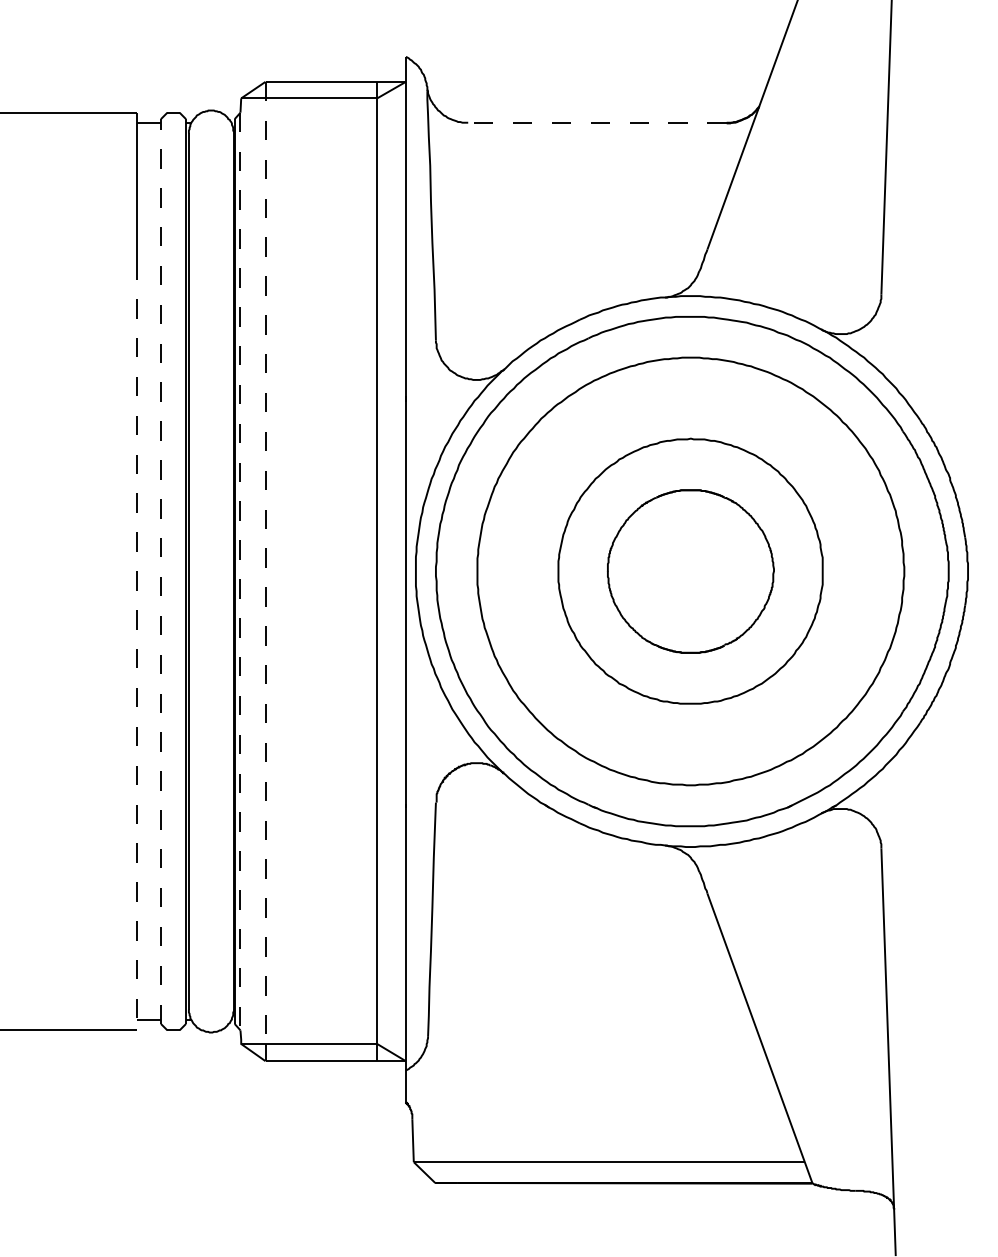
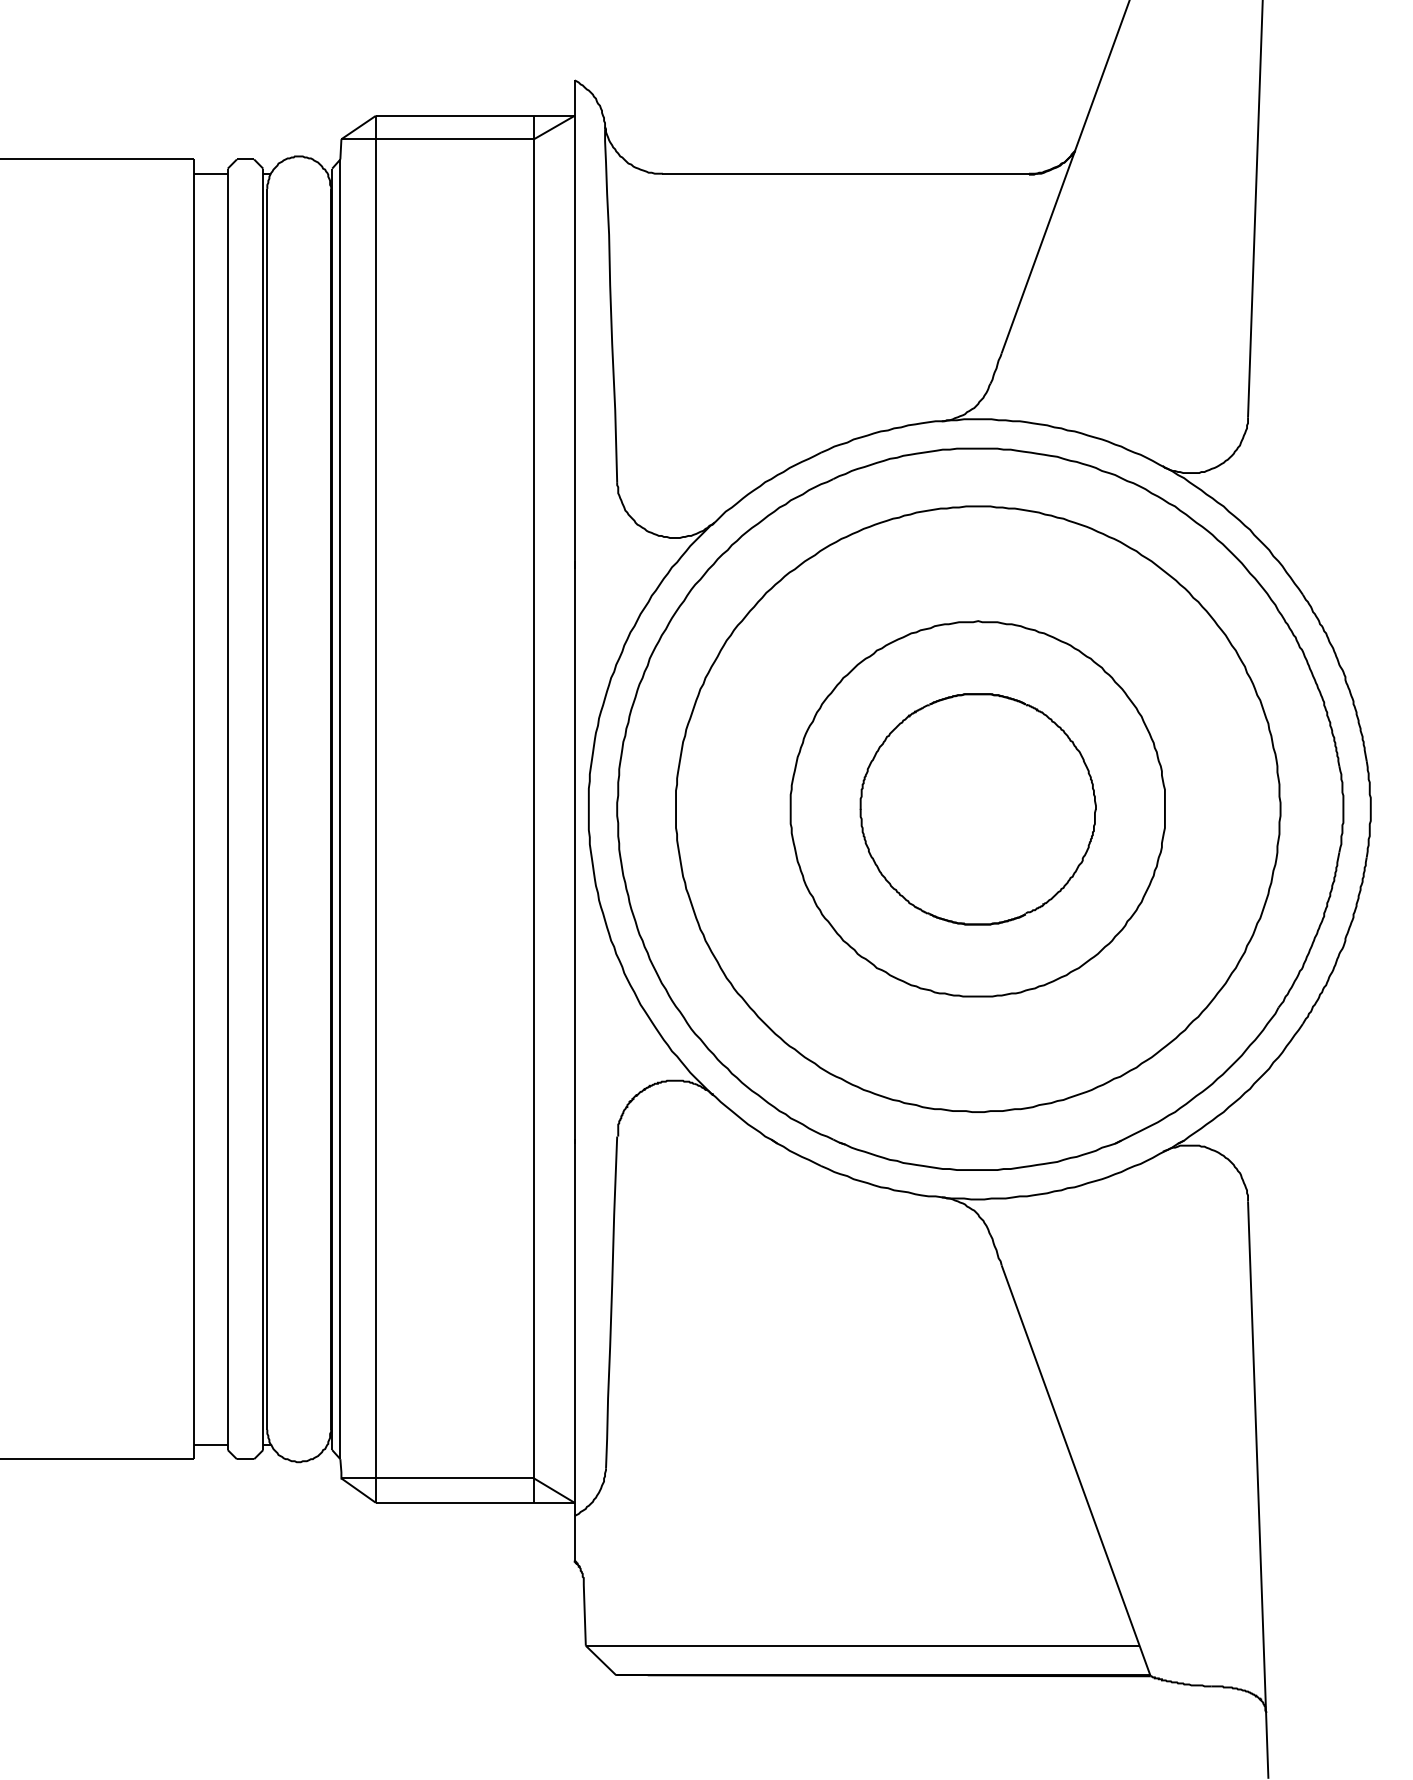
line: (597, 122) -> (845, 173), dashed -> solid
line: (265, 563) -> (375, 797), dashed -> solid
line: (160, 571) -> (227, 809), dashed -> solid
line: (240, 571) -> (340, 809), dashed -> solid
line: (137, 645) -> (194, 914), dashed -> solid

